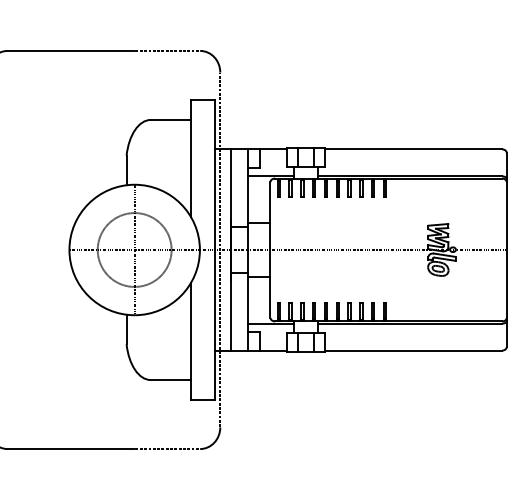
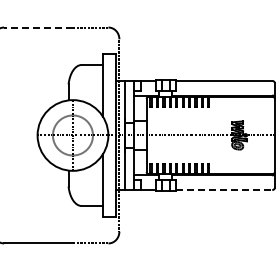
line: (71, 50) -> (38, 27), solid -> dashed
line: (414, 351) -> (224, 190), solid -> dashed

